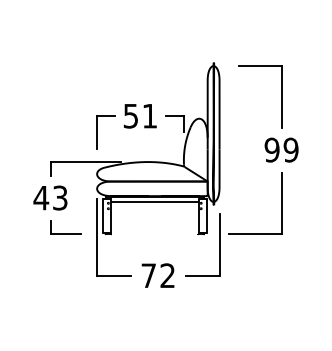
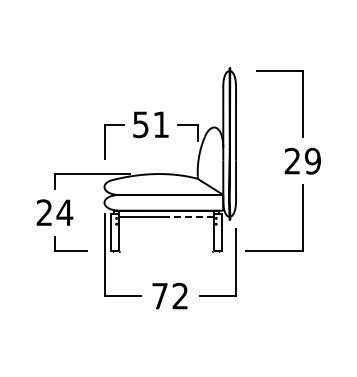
text: (272, 150) -> (292, 161), 99 -> 29
text: (50, 197) -> (54, 212), 43 -> 24
line: (176, 201) -> (189, 216), solid -> dashed

